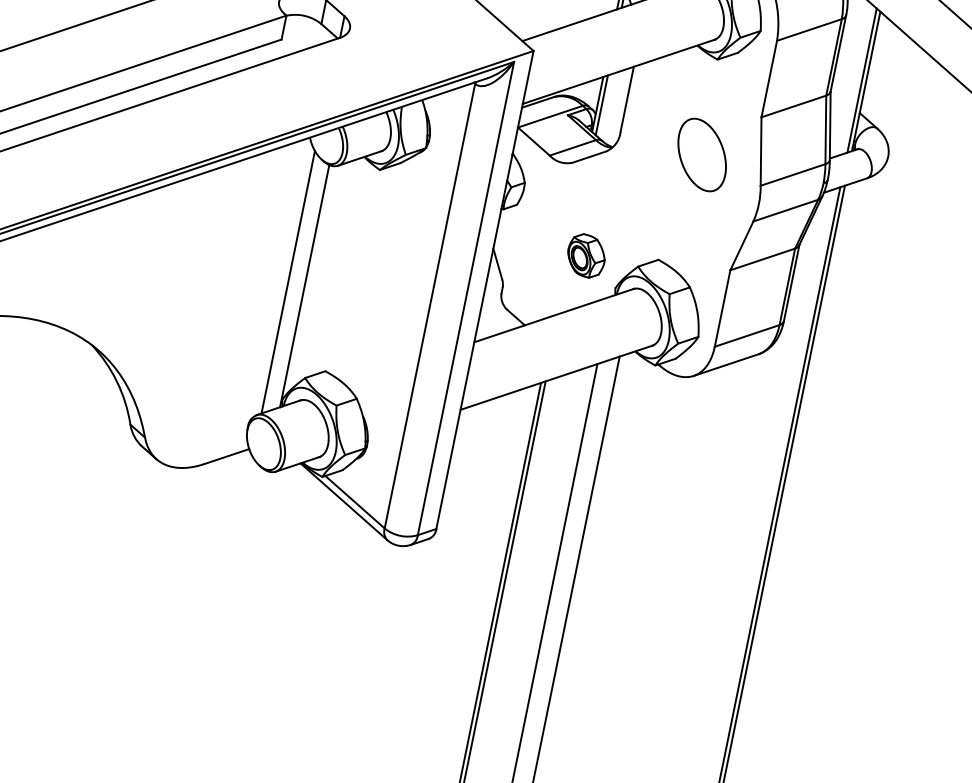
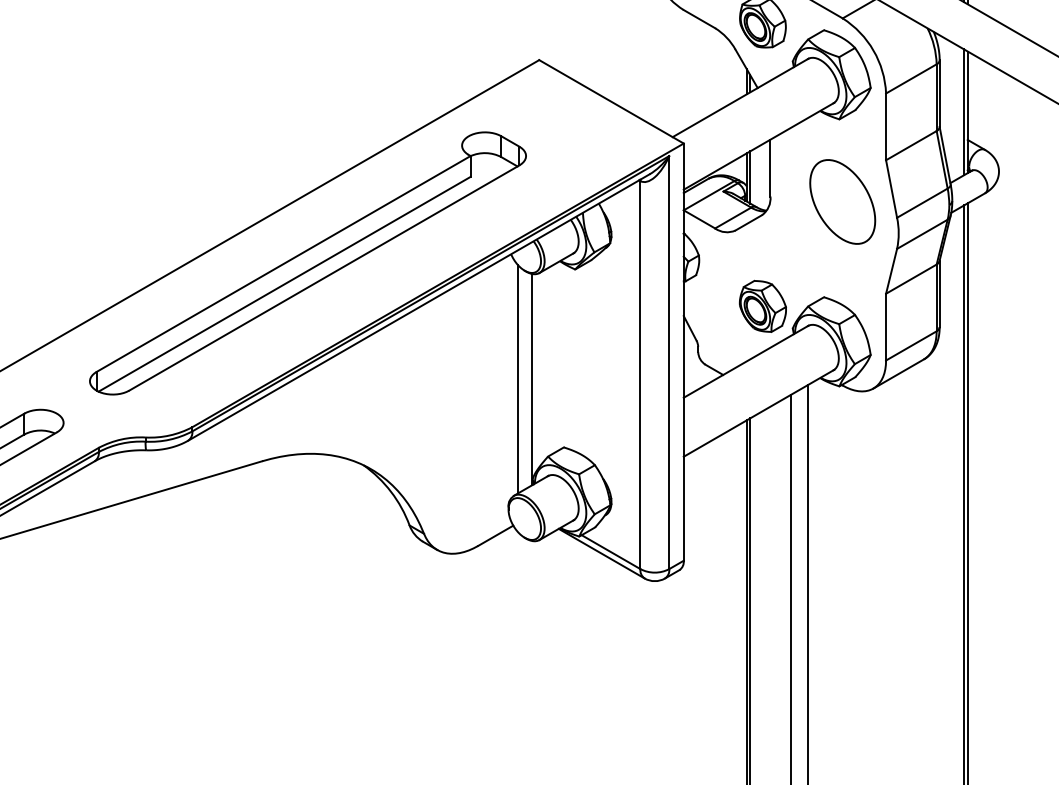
part: (701, 154) -> (842, 201), size x1.43
part: (586, 254) -> (762, 305), size x1.43

